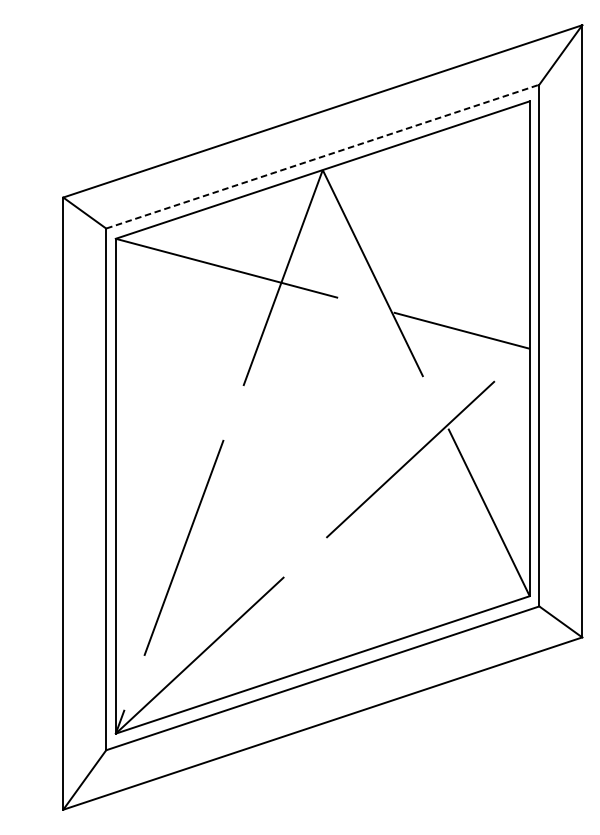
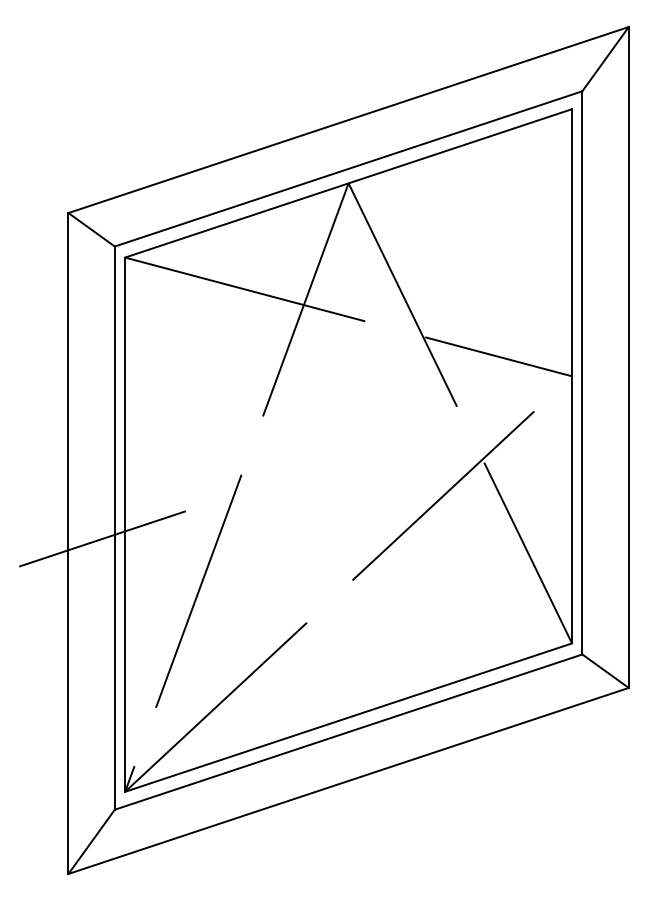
line: (323, 156) -> (349, 168), dashed -> solid
line: (94, 499) -> (102, 538), added

